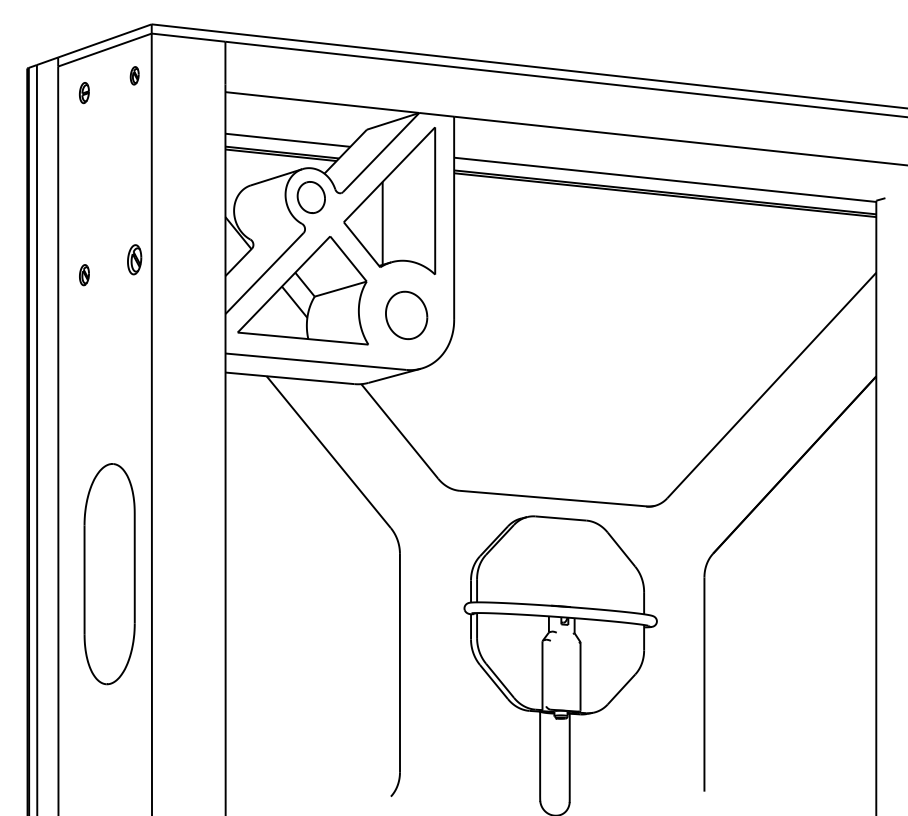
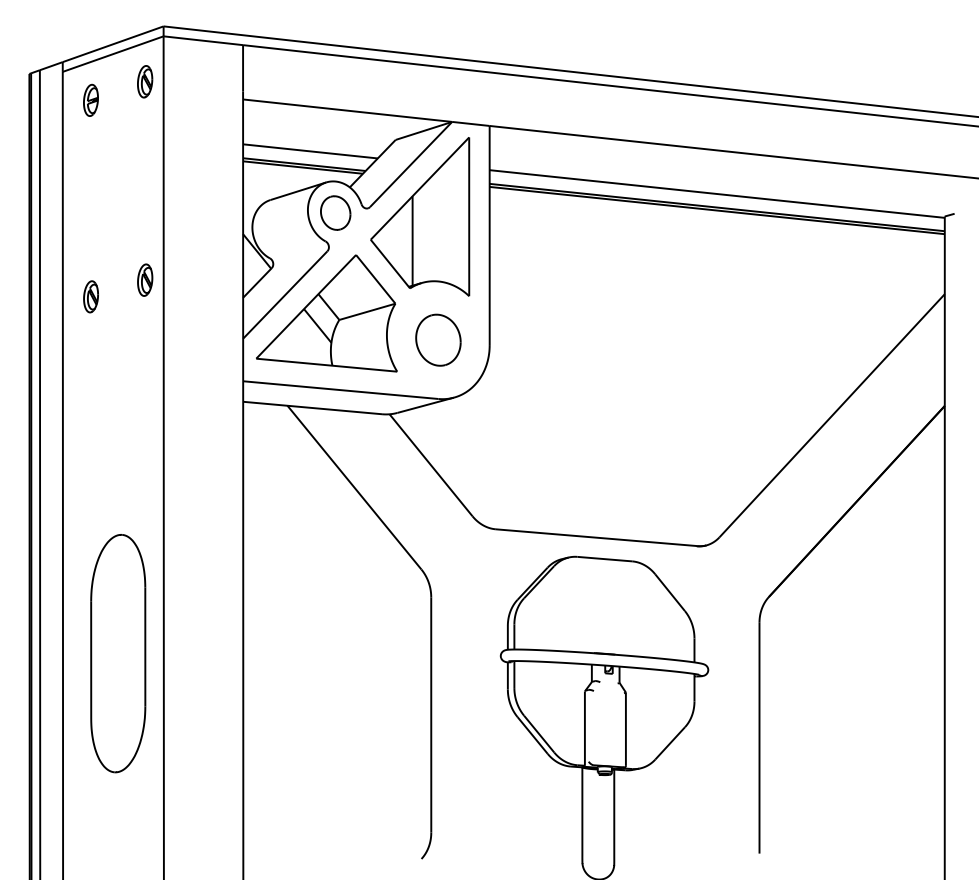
part: (134, 75) -> (145, 81), size x1.67
part: (84, 92) -> (91, 99), size x1.43
part: (84, 274) -> (91, 296), size x1.43
part: (109, 574) -> (118, 654), moved

